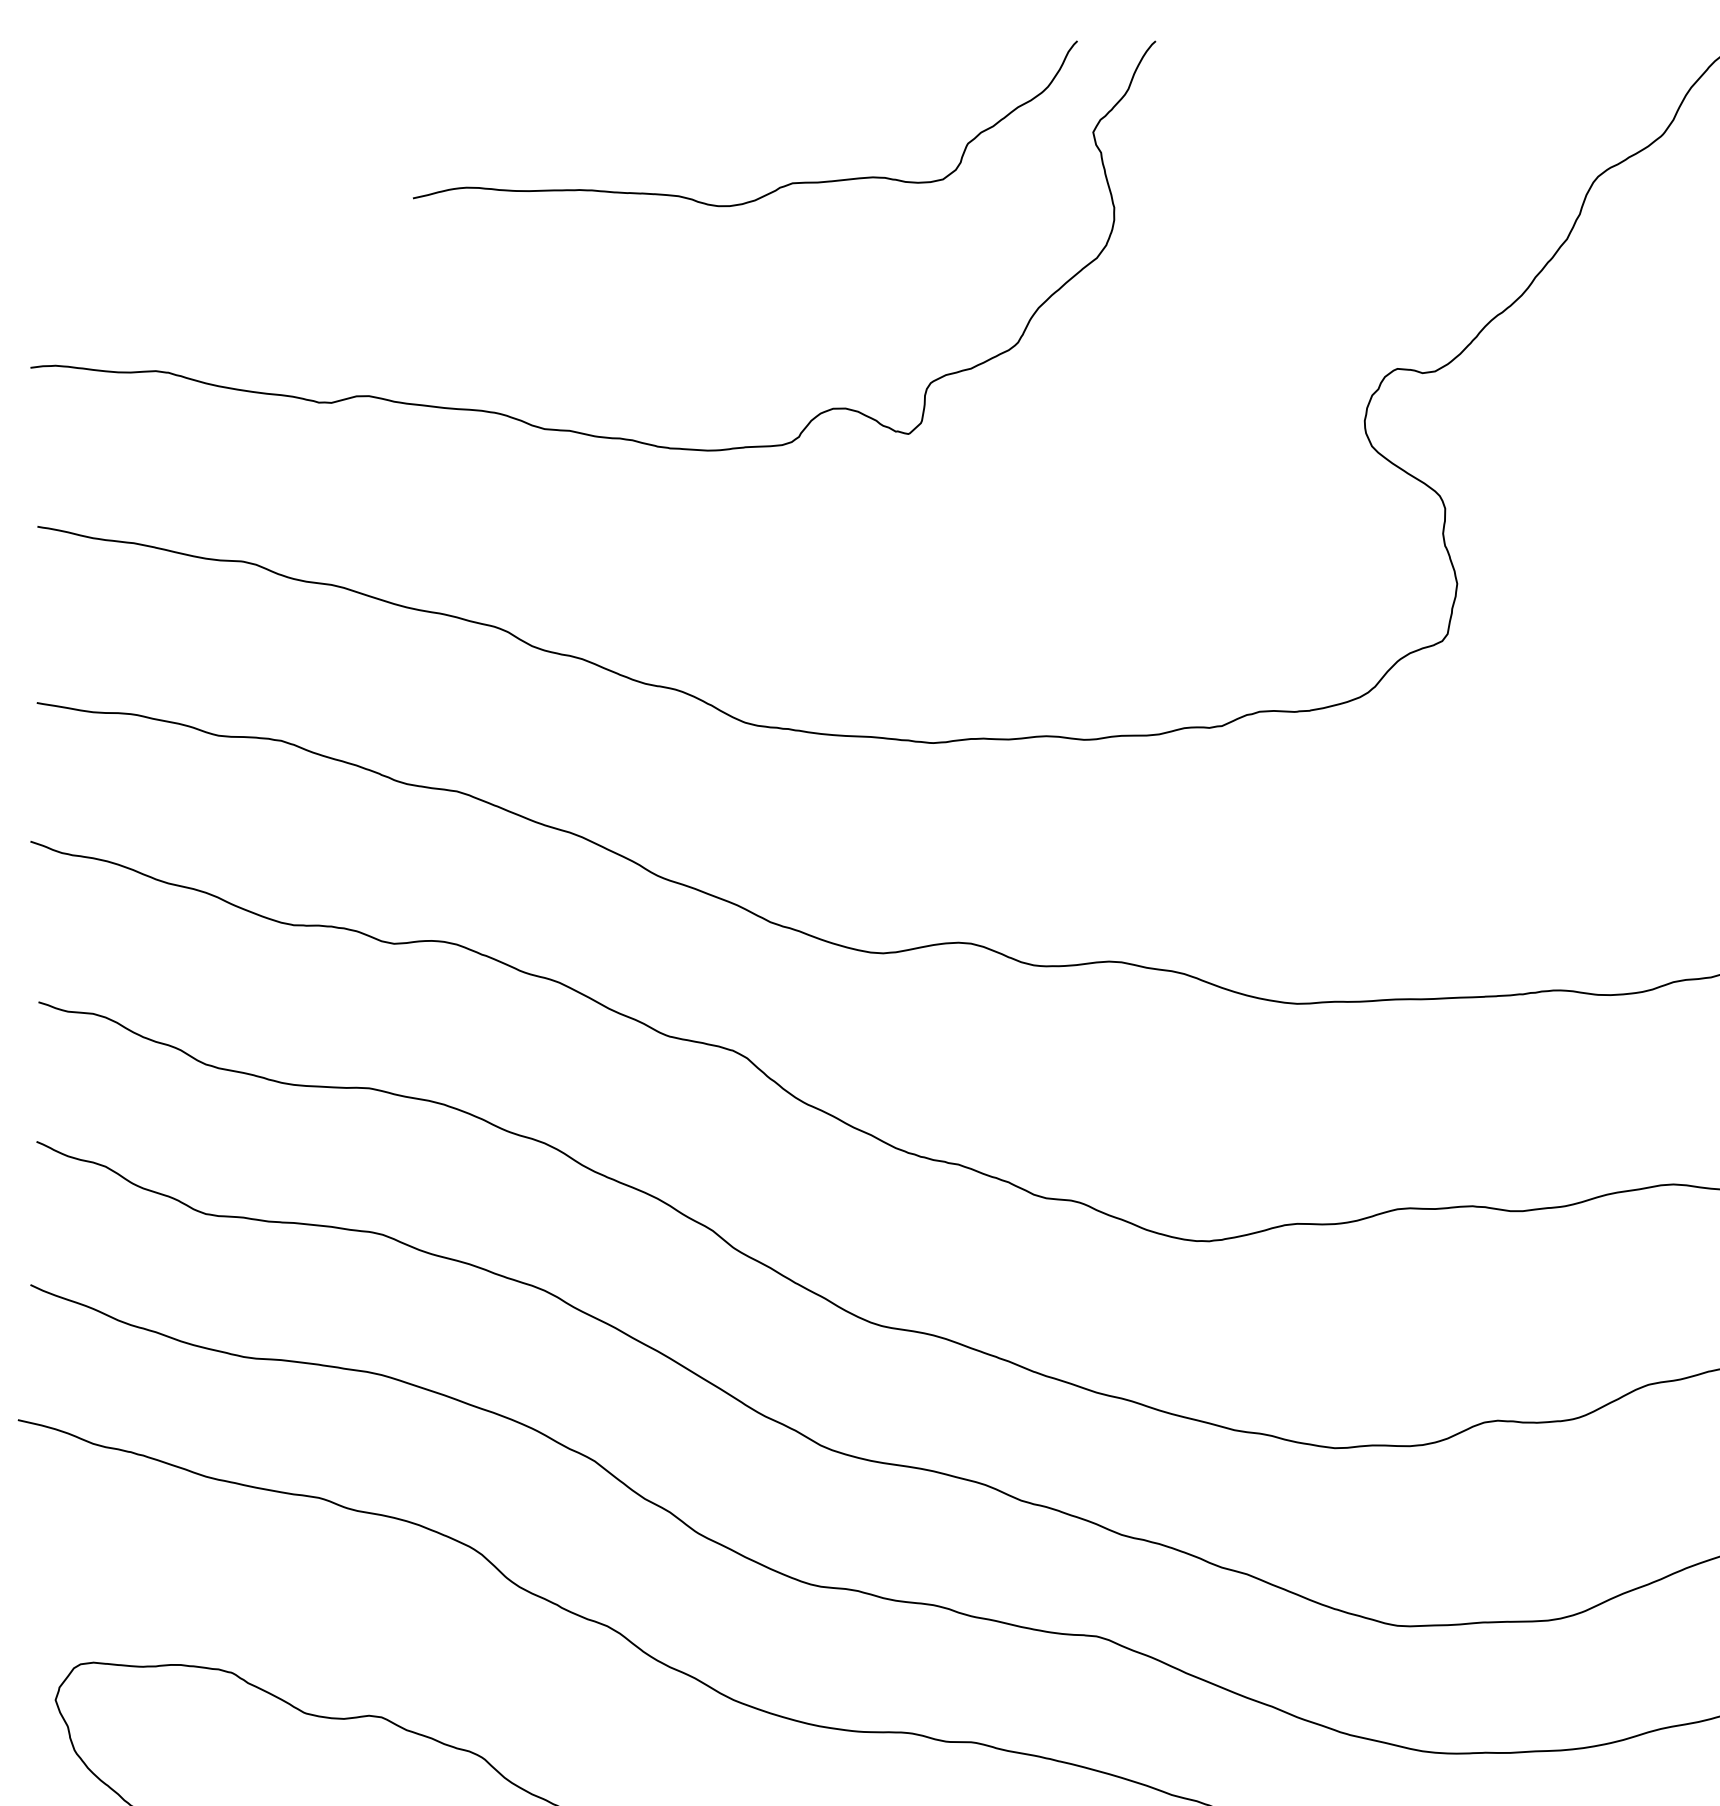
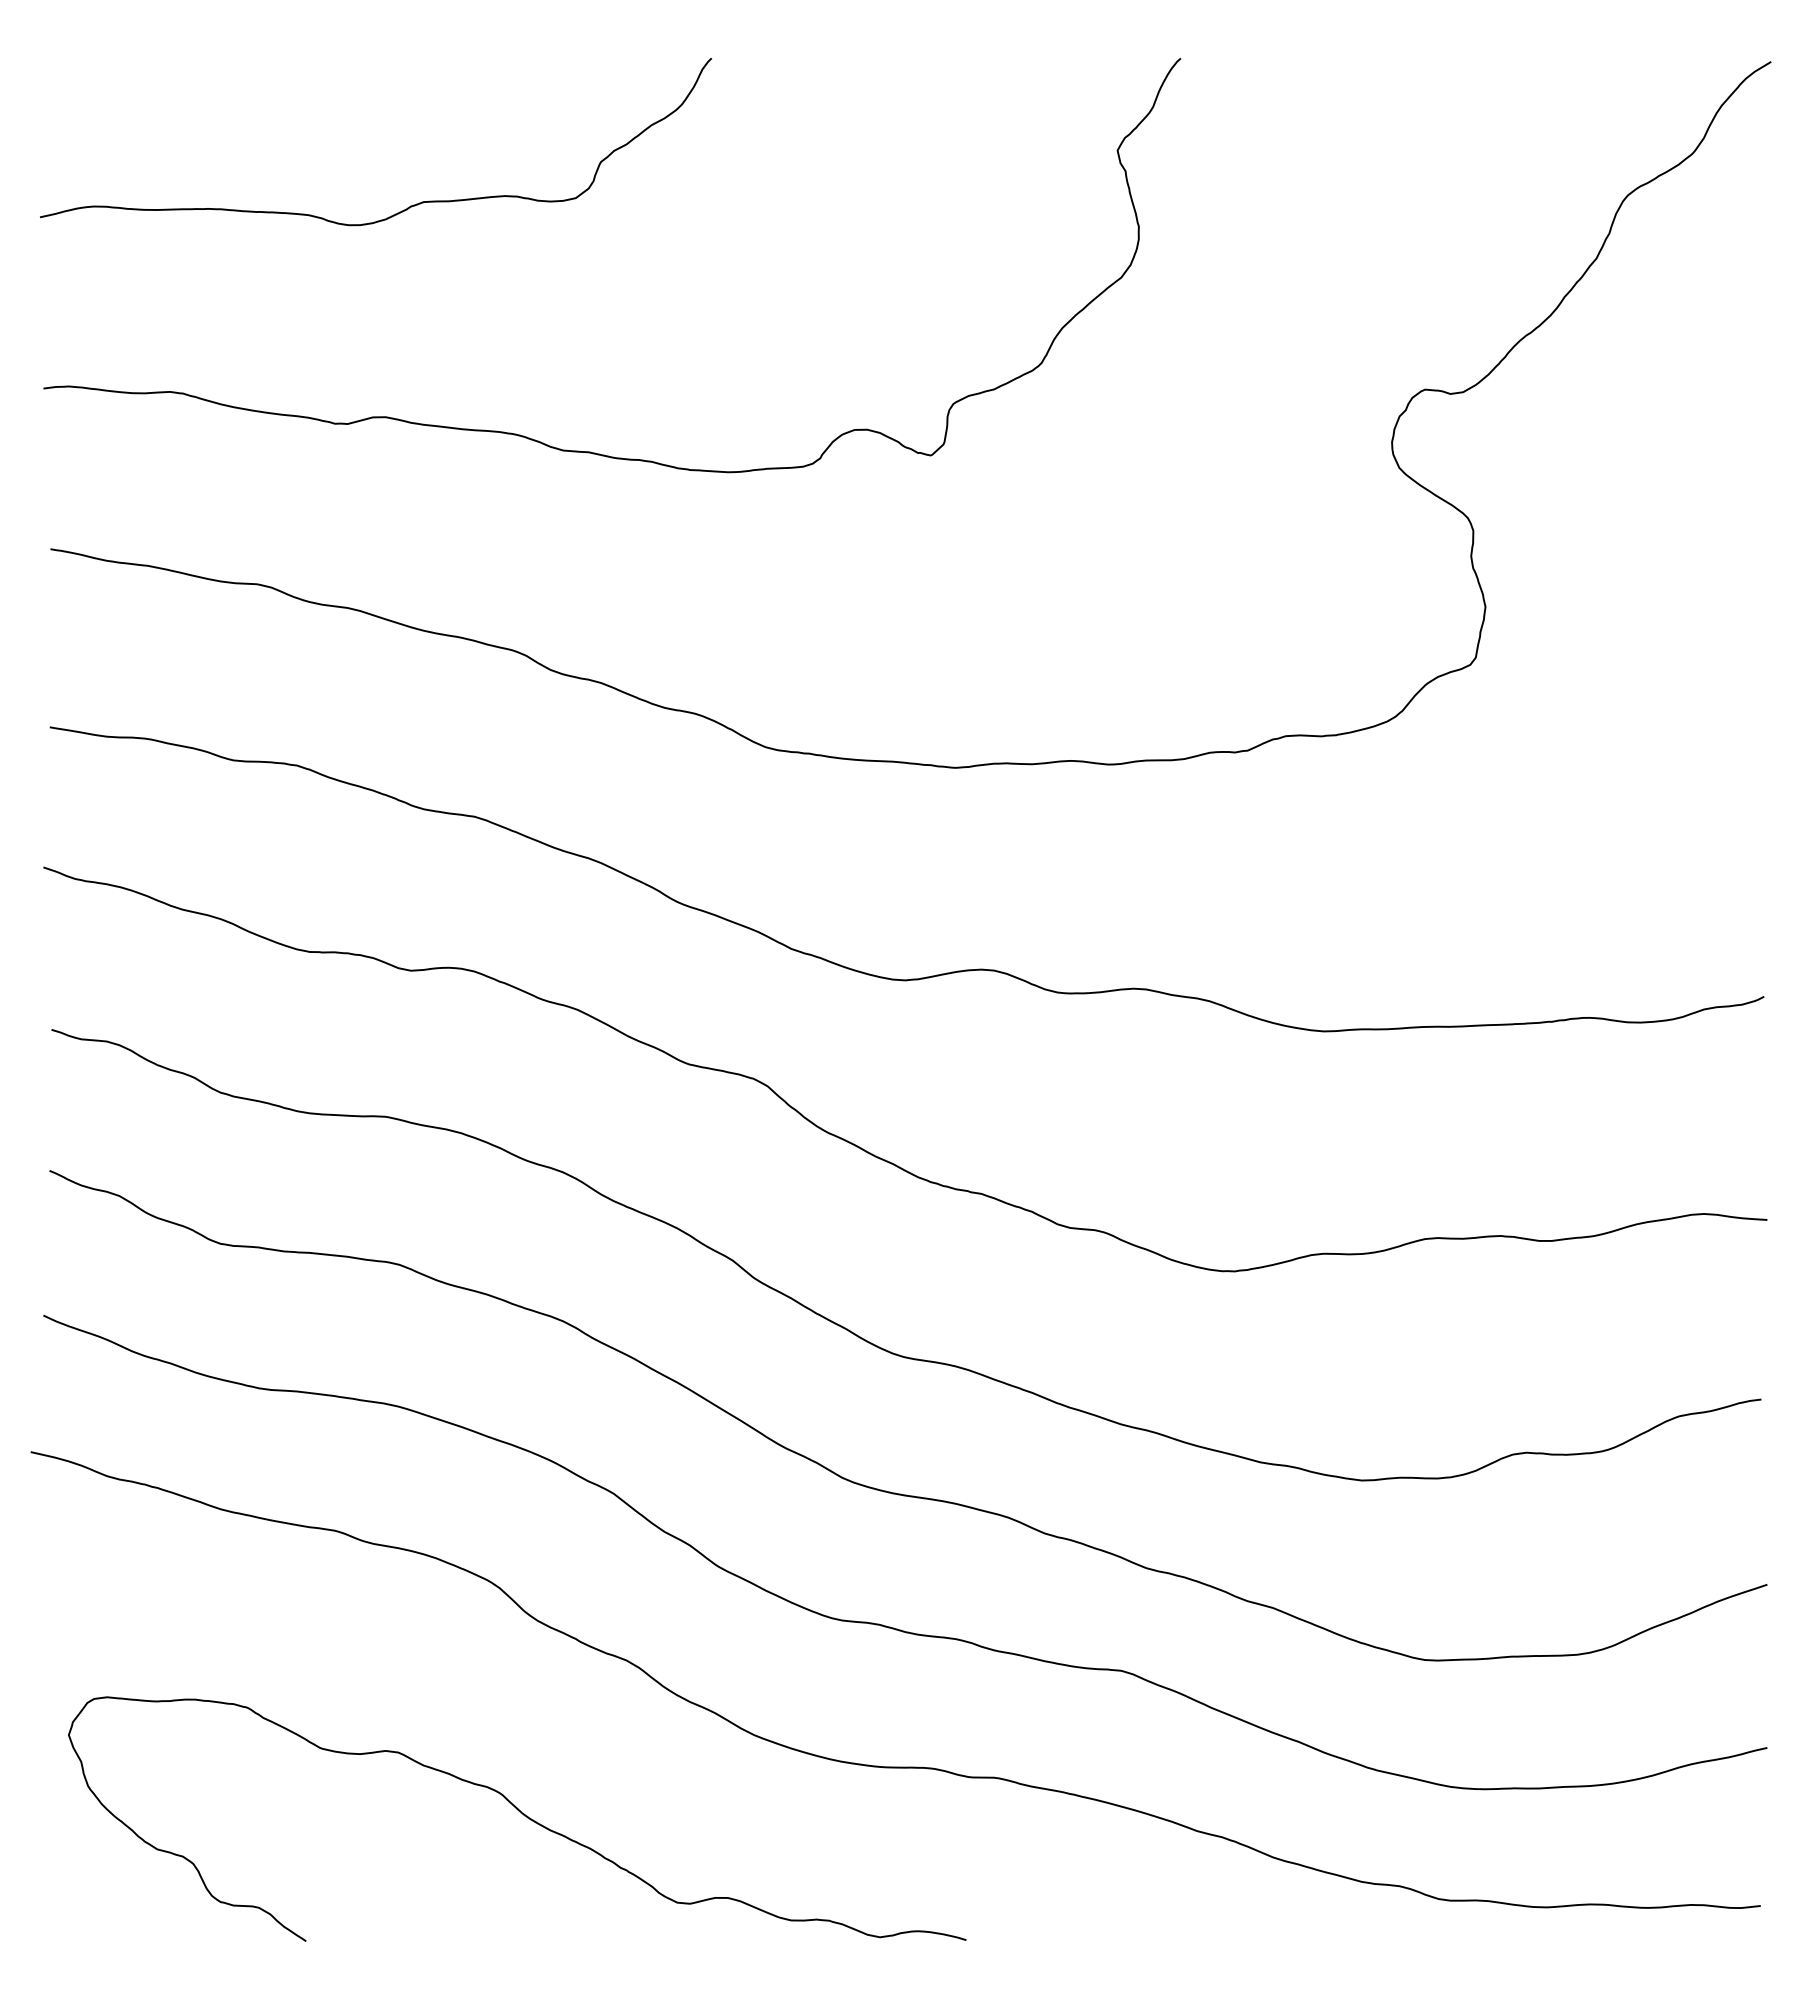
curve: (779, 186) -> (410, 205), moved

